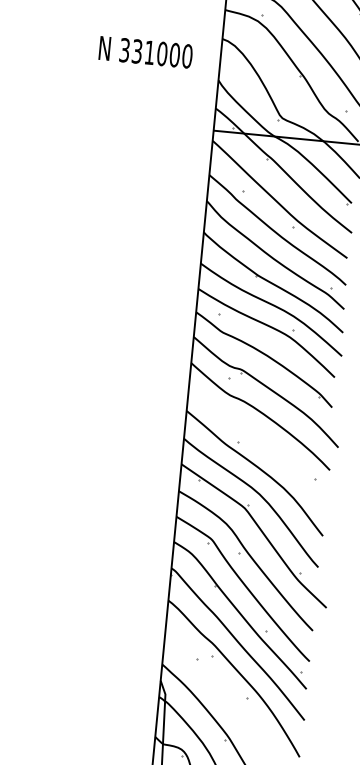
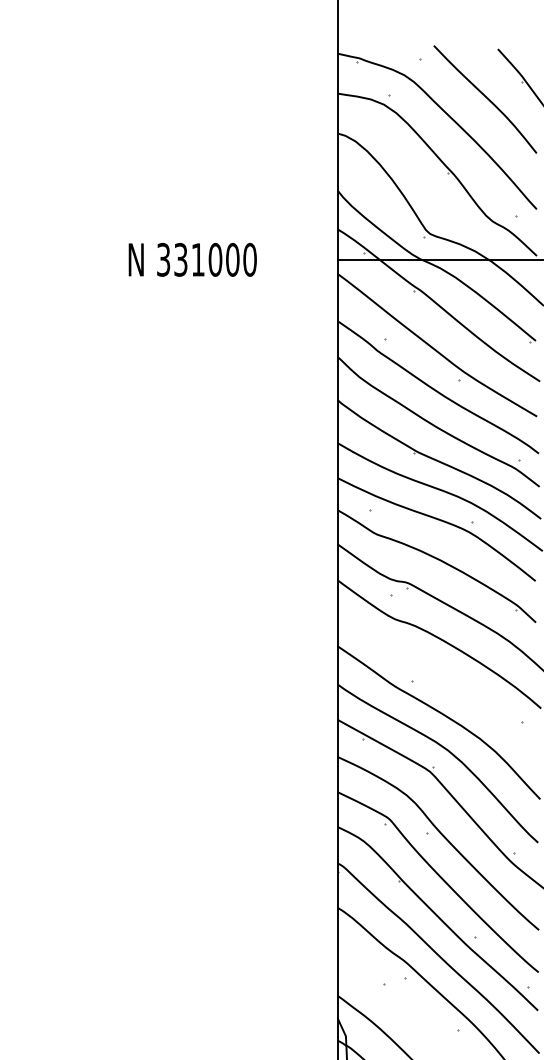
text: (145, 52) -> (192, 259), moved

